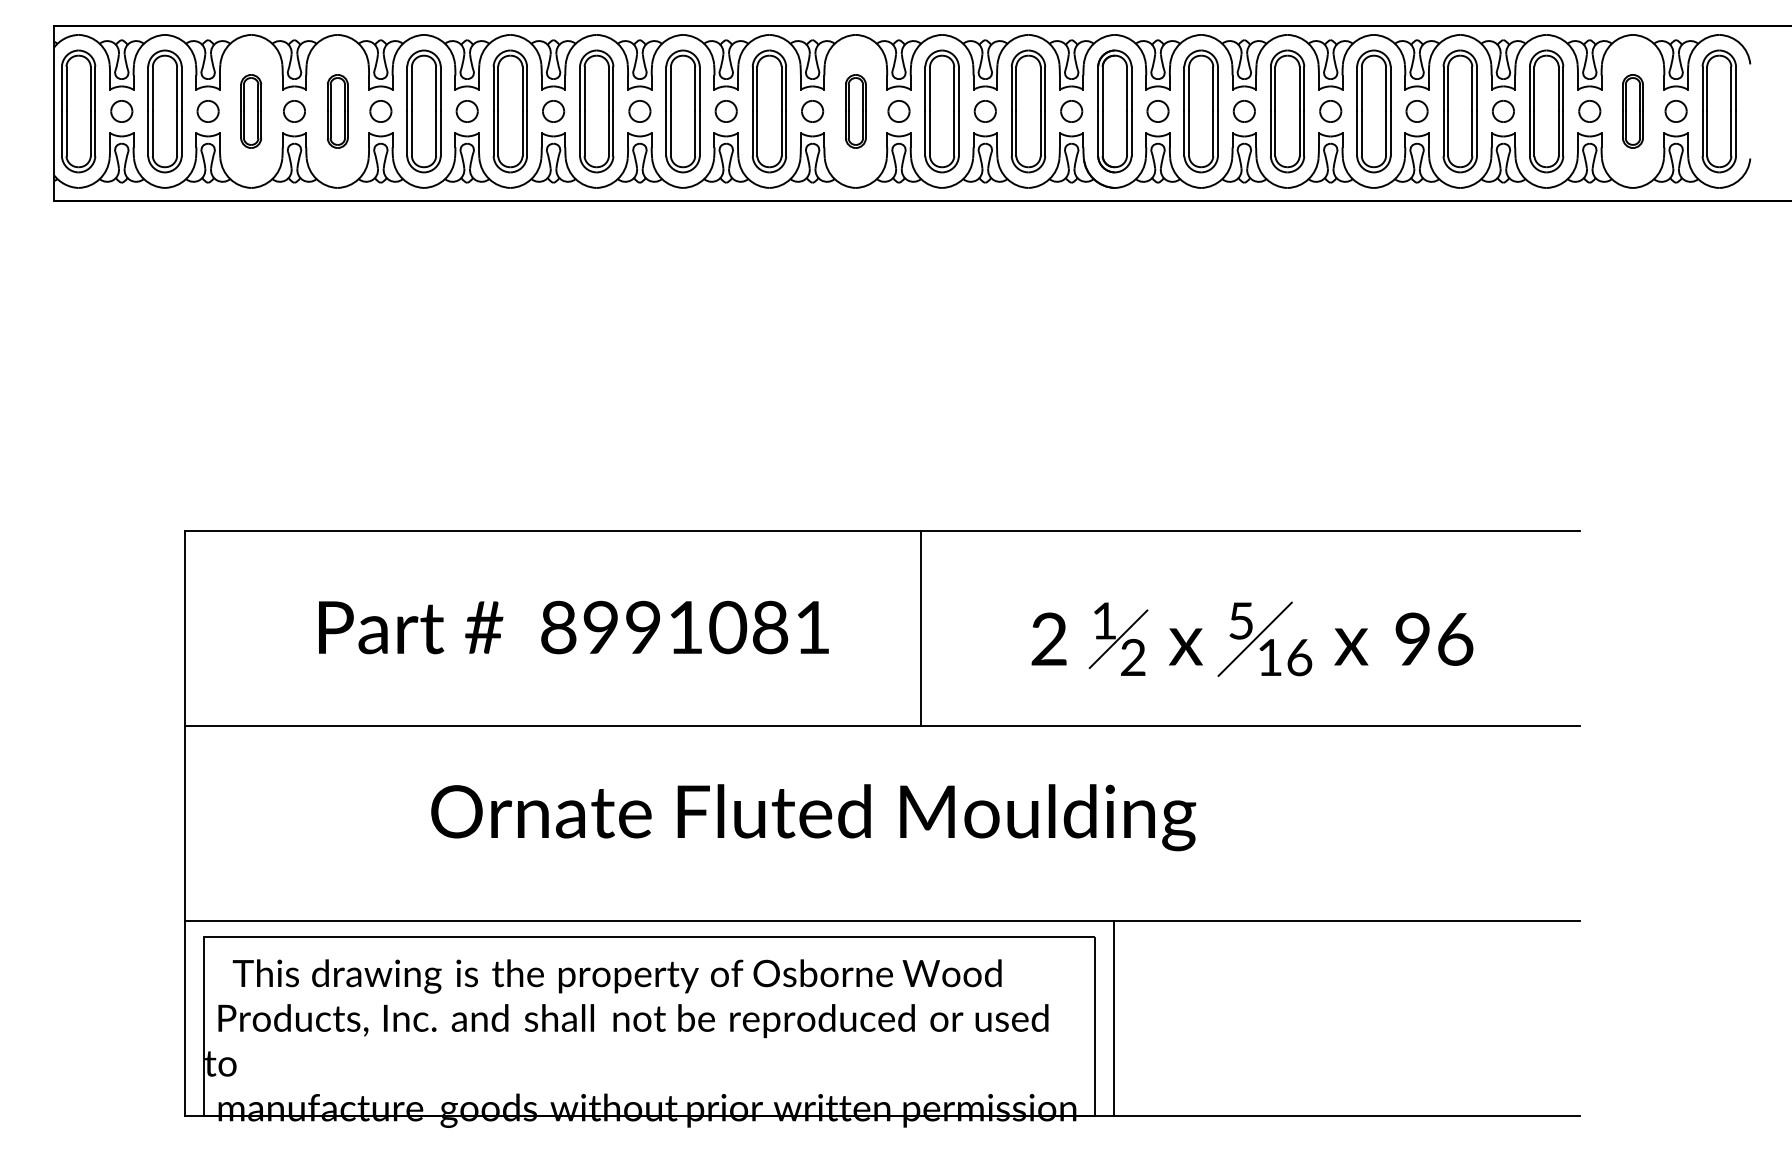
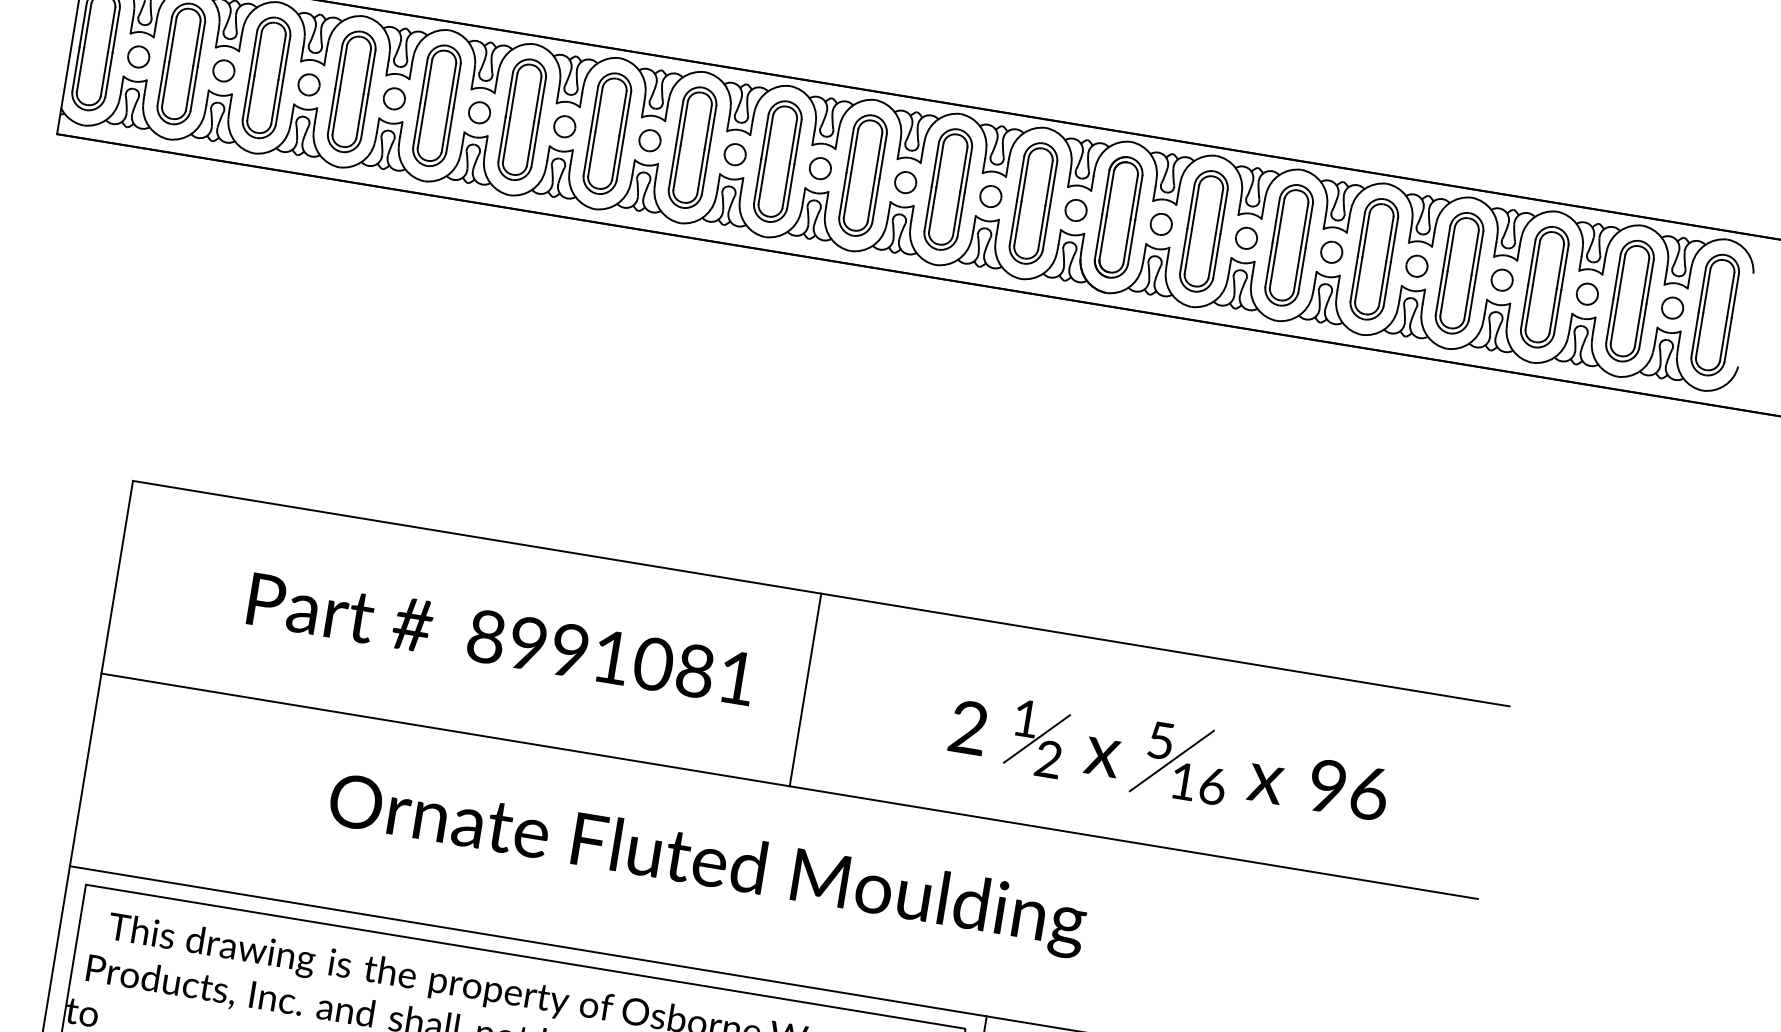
part: (250, 111) -> (265, 77), size x1.67
part: (337, 111) -> (351, 91), size x1.67
part: (855, 111) -> (862, 175), size x1.67
part: (1632, 111) -> (1629, 301), size x1.67
line: (921, 627) -> (806, 689), moved

